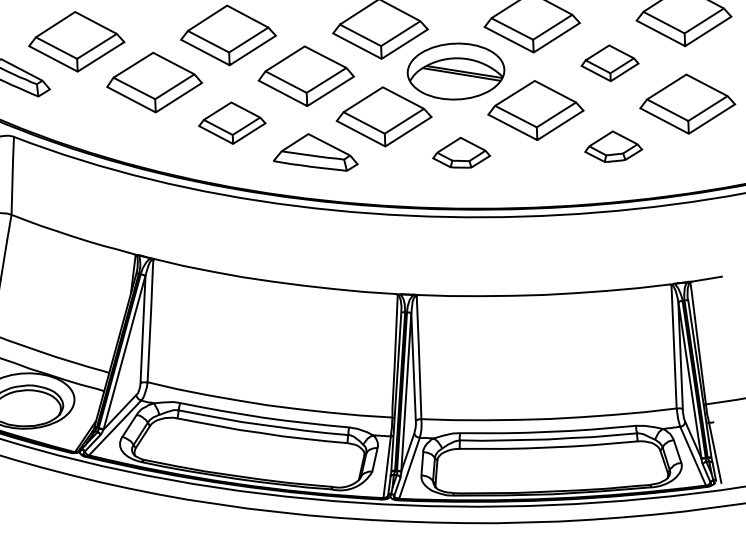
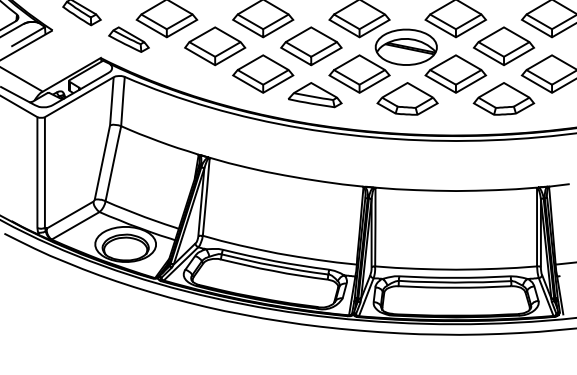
part: (609, 62) -> (503, 45), size x1.67
part: (232, 122) -> (263, 73), size x1.43
part: (612, 145) -> (503, 98), size x1.67
part: (461, 152) -> (407, 98), size x1.67

